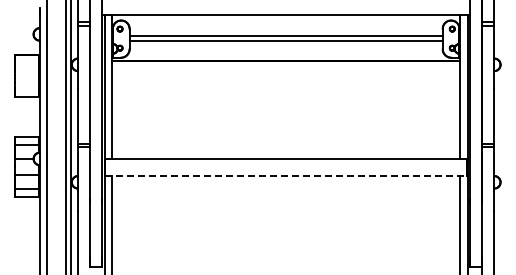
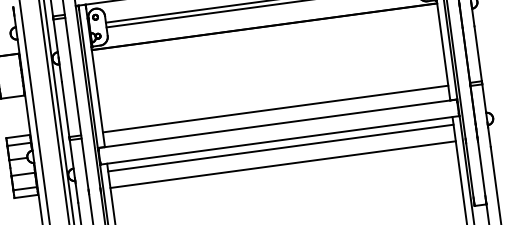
line: (285, 144) -> (274, 109), added
line: (286, 175) -> (280, 140), dashed -> solid
line: (285, 183) -> (280, 148), added
line: (285, 200) -> (282, 165), added

